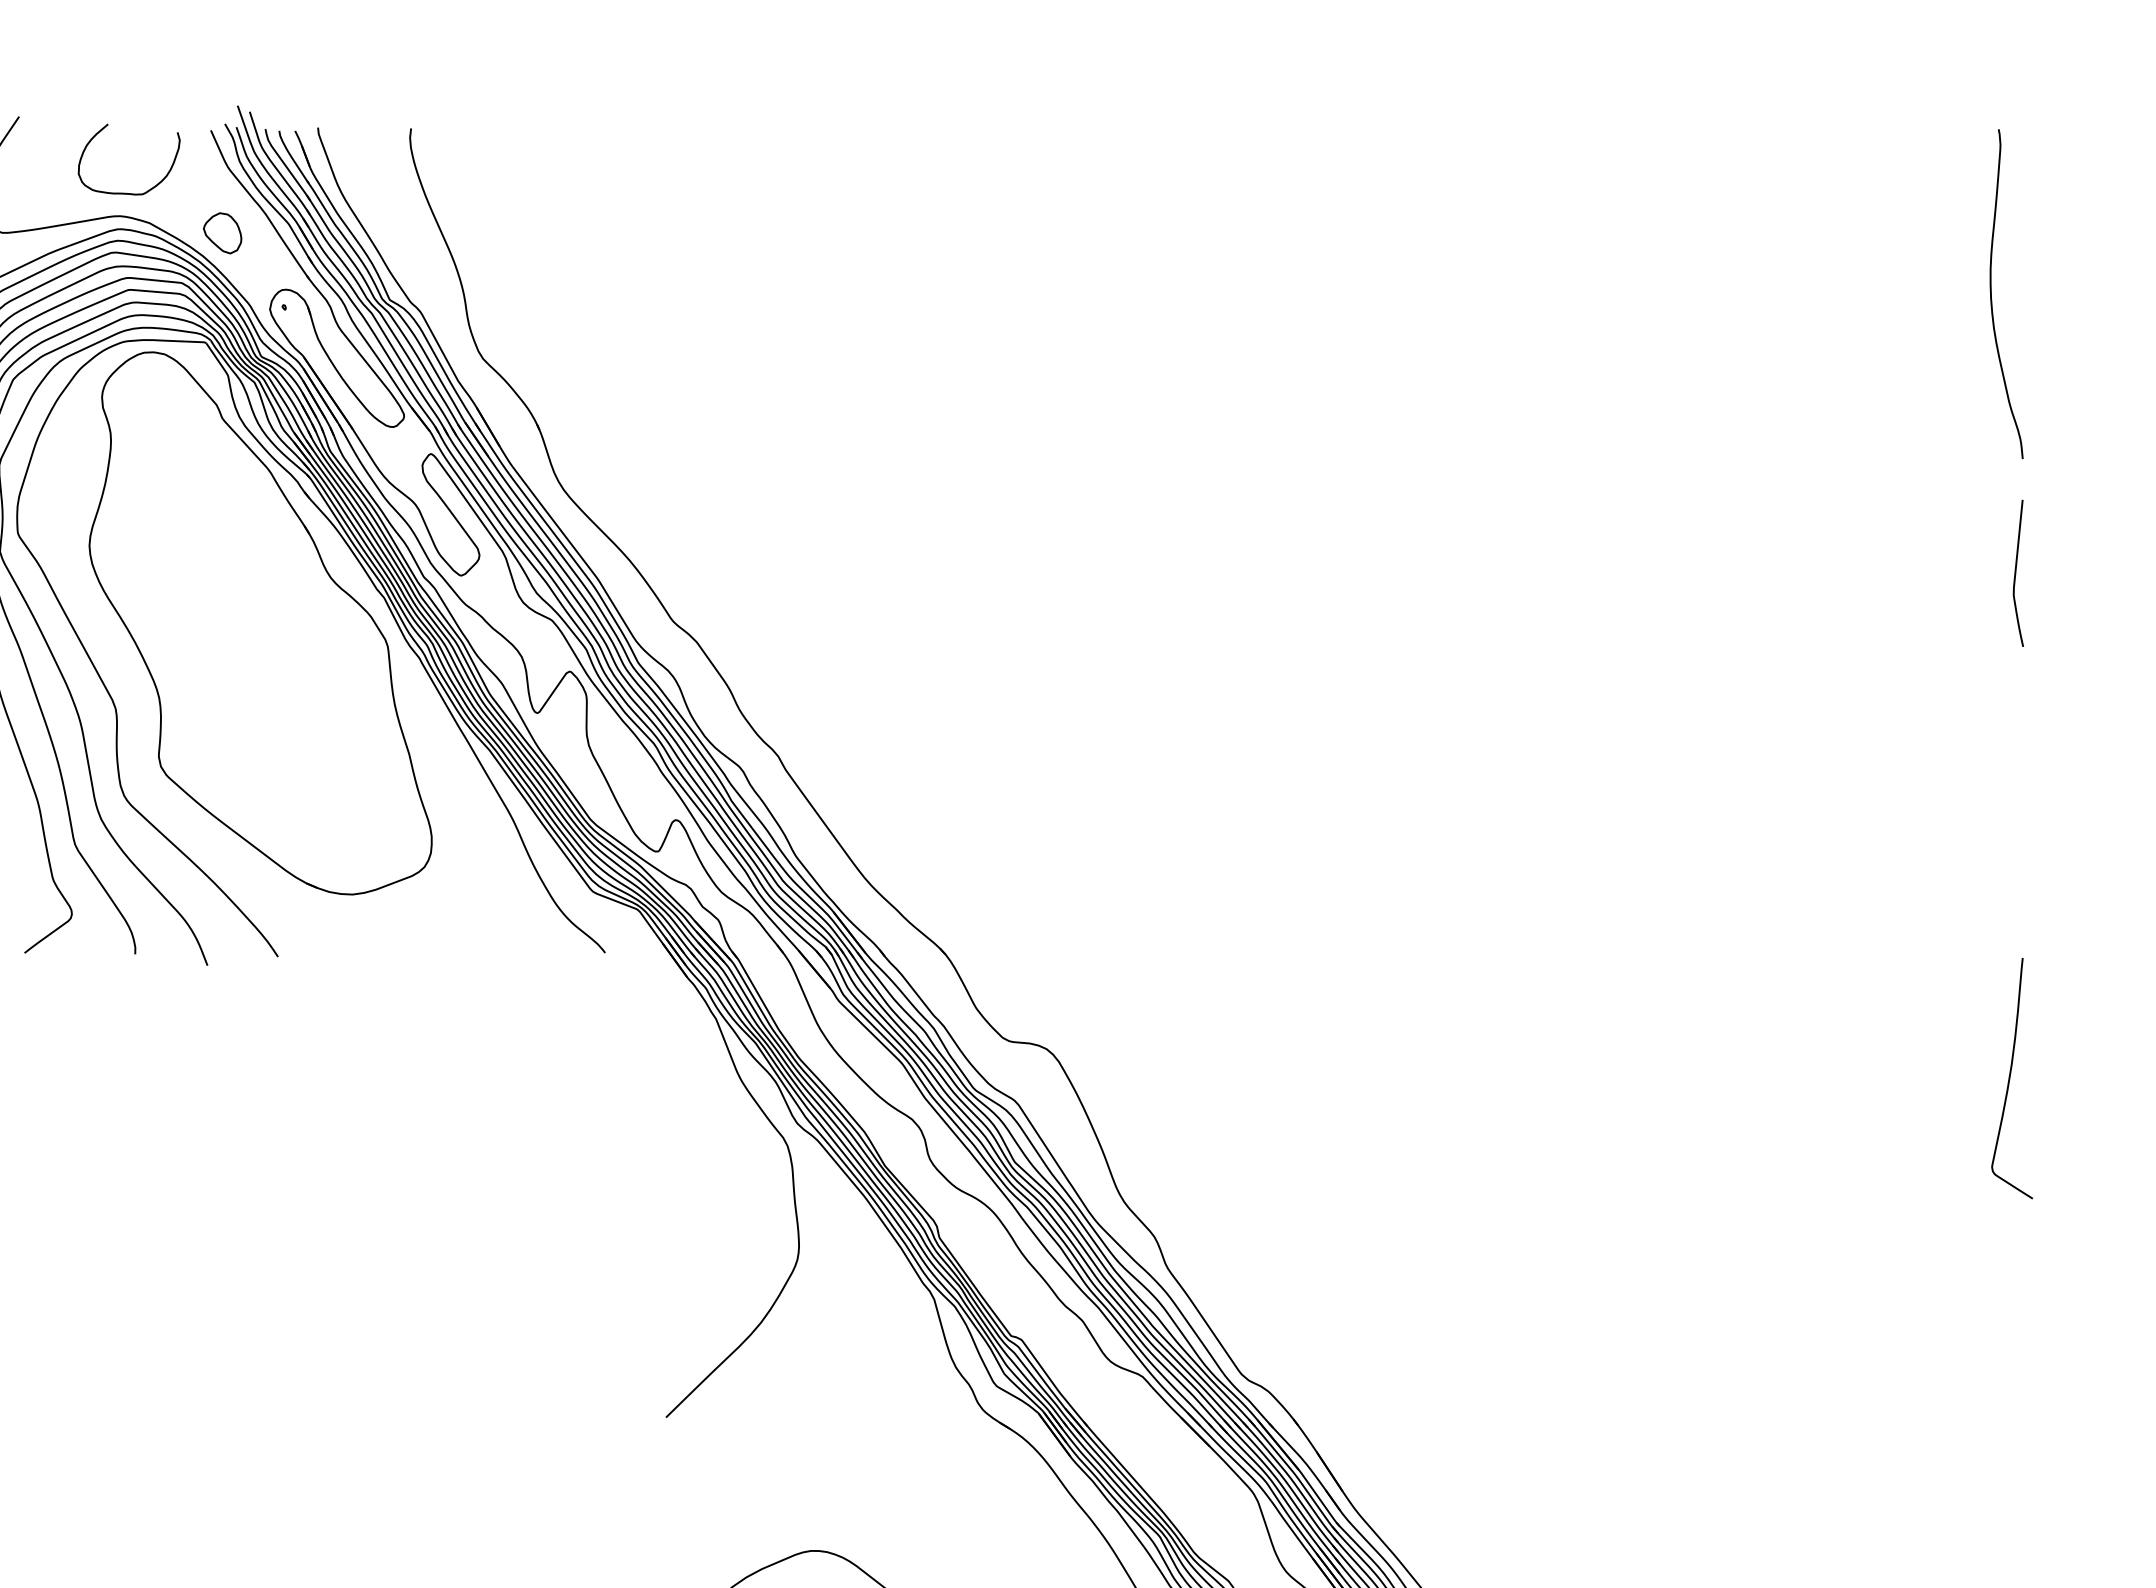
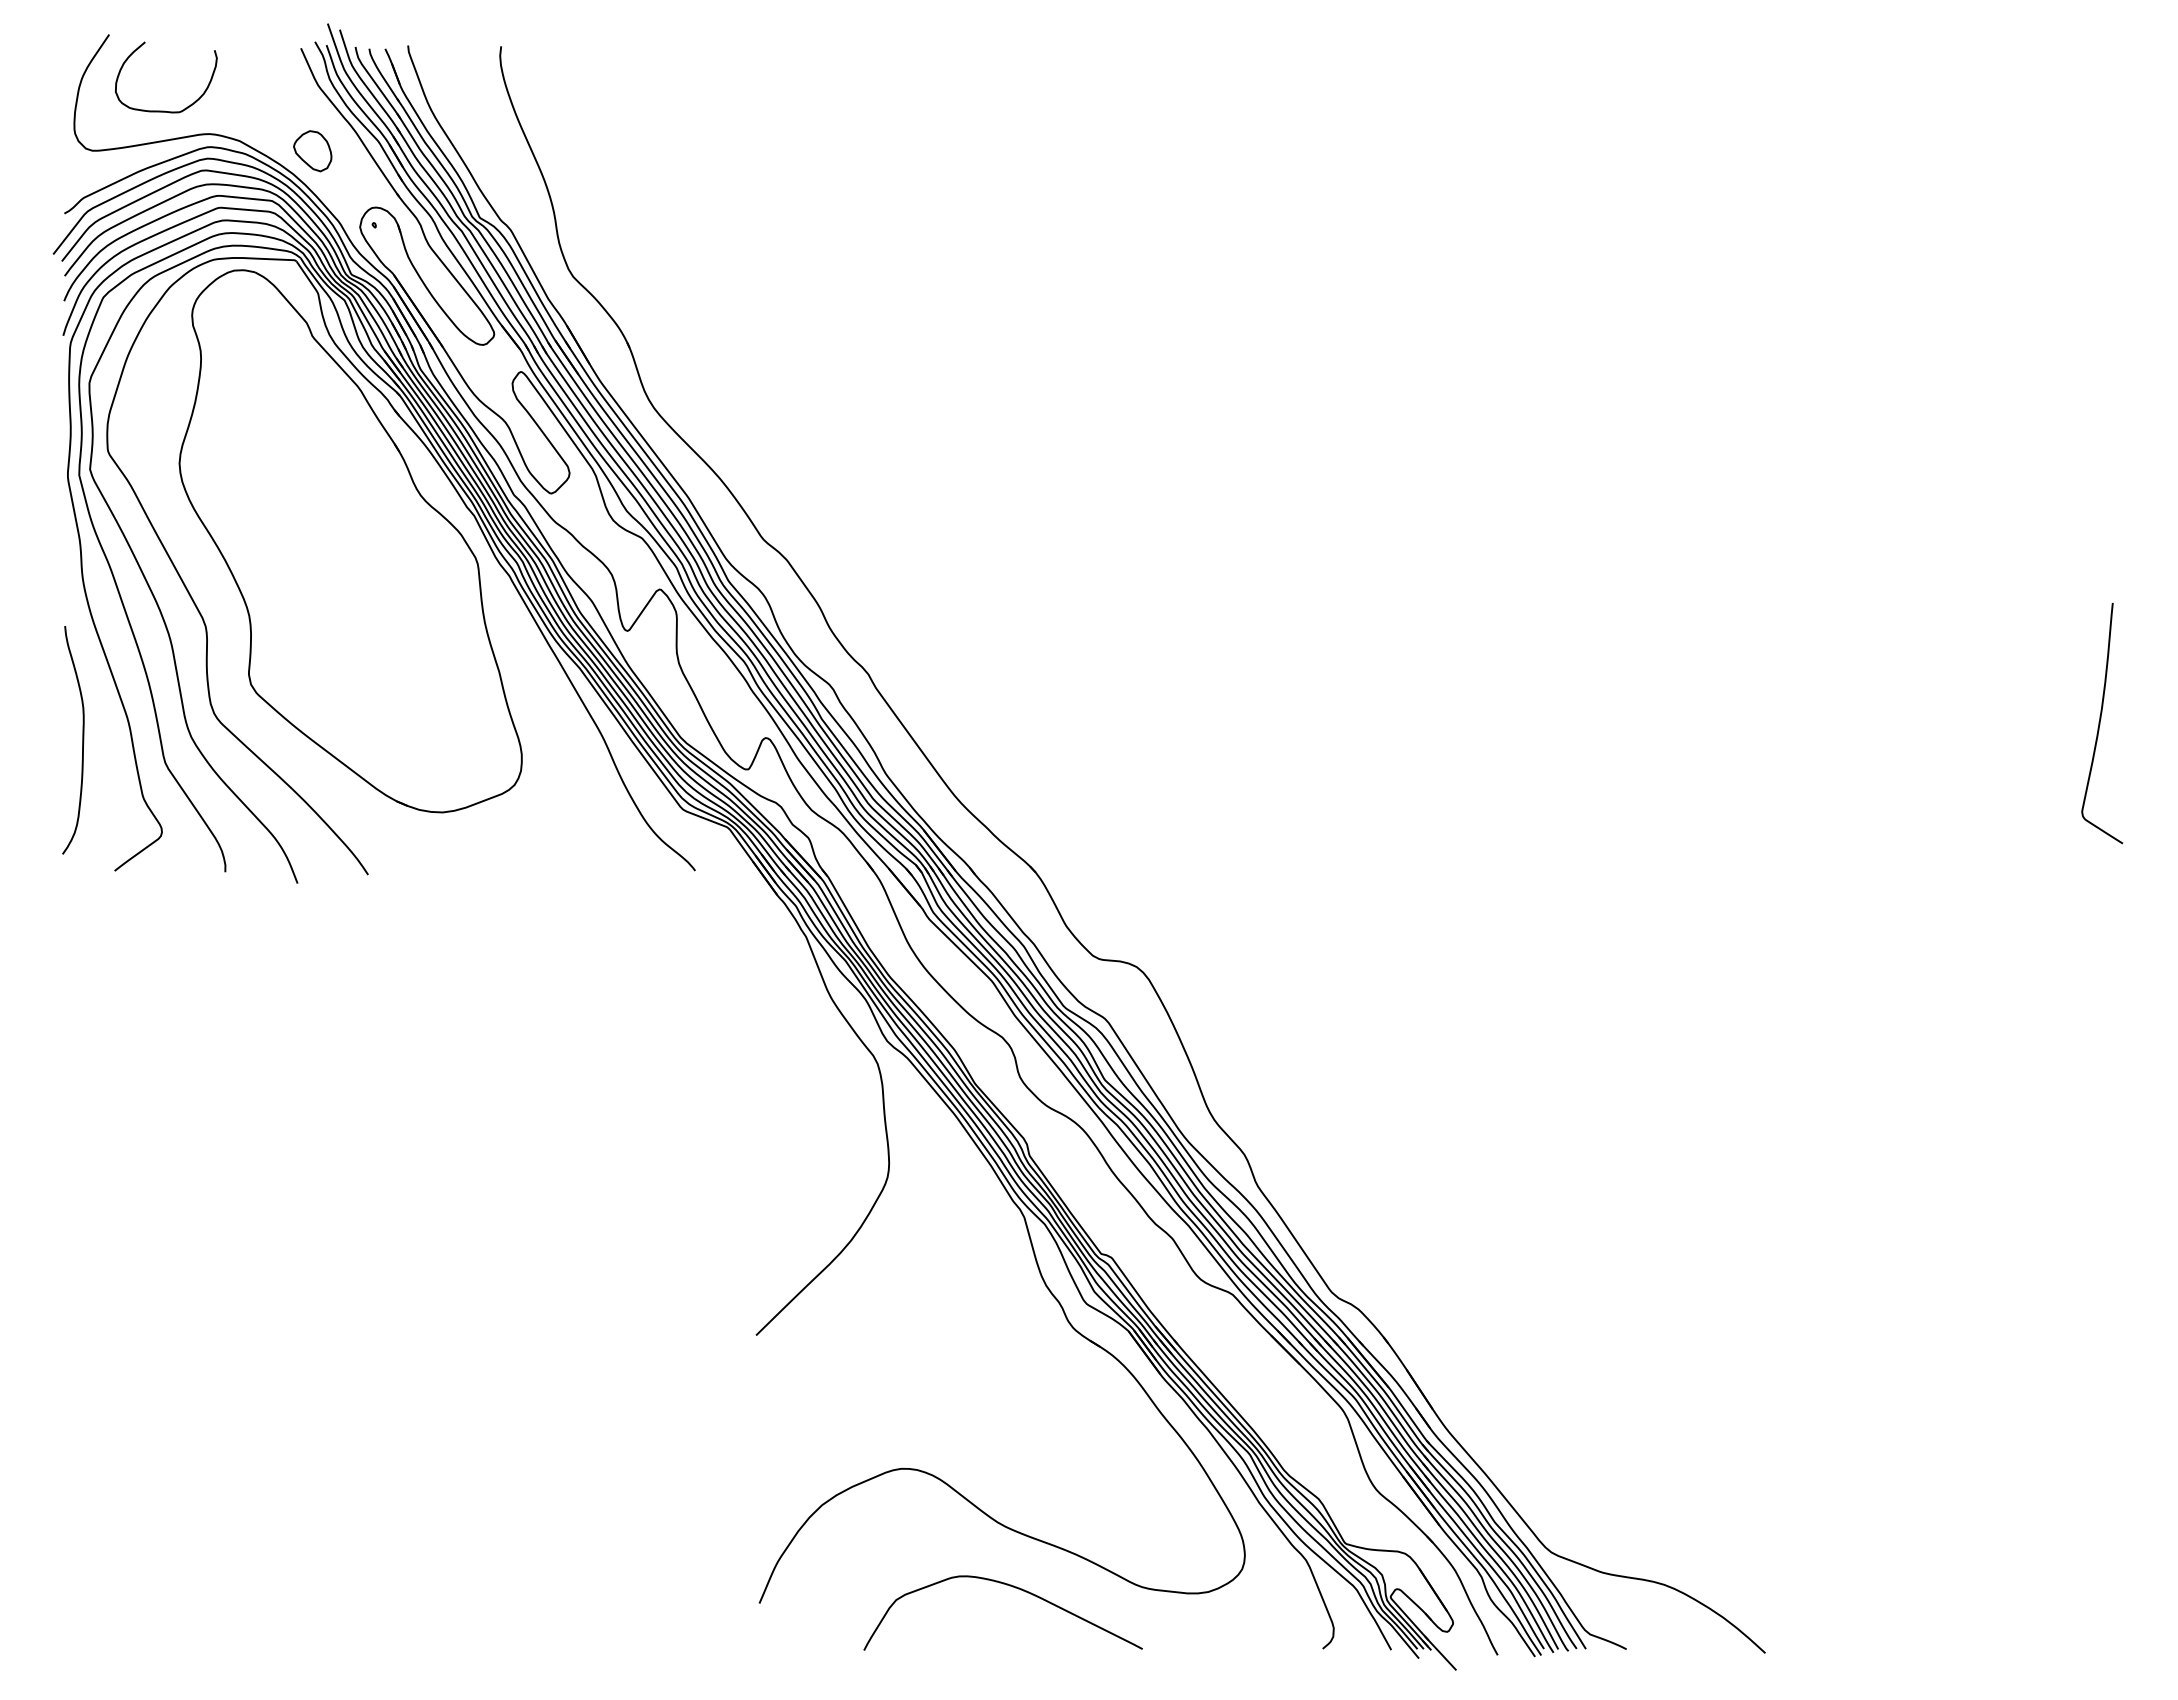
curve: (128, 192) -> (165, 110), moved
curve: (1992, 298) -> (2082, 216), removed
curve: (2016, 572) -> (2106, 490), removed
curve: (2010, 1078) -> (2100, 723), moved

